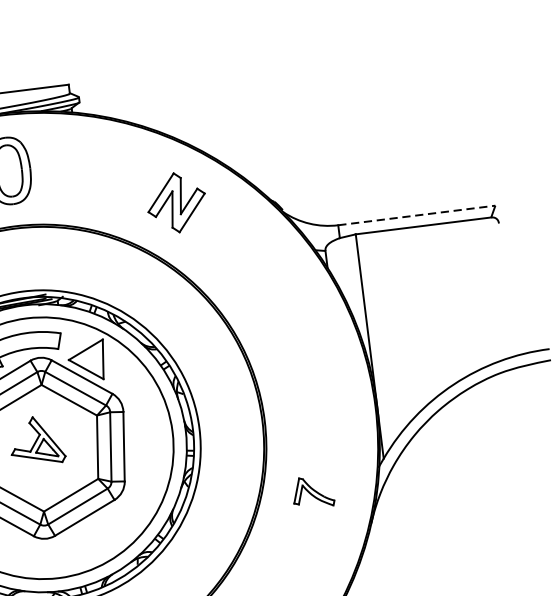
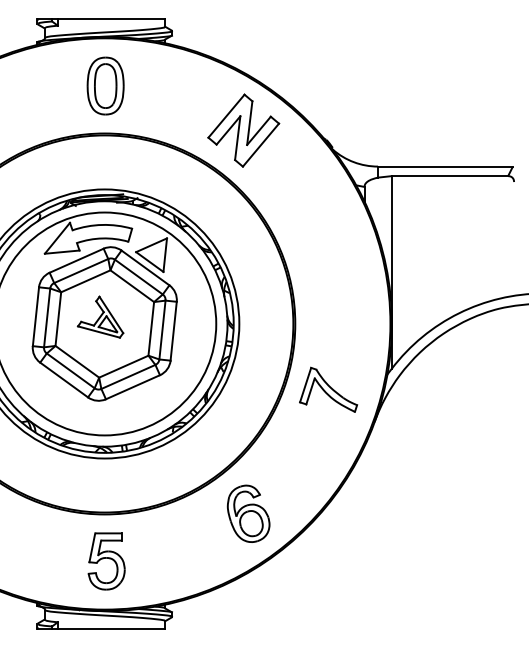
part: (176, 202) -> (243, 130), size x1.43
line: (416, 215) -> (445, 166), dashed -> solid
part: (312, 492) -> (328, 389), size x1.67

